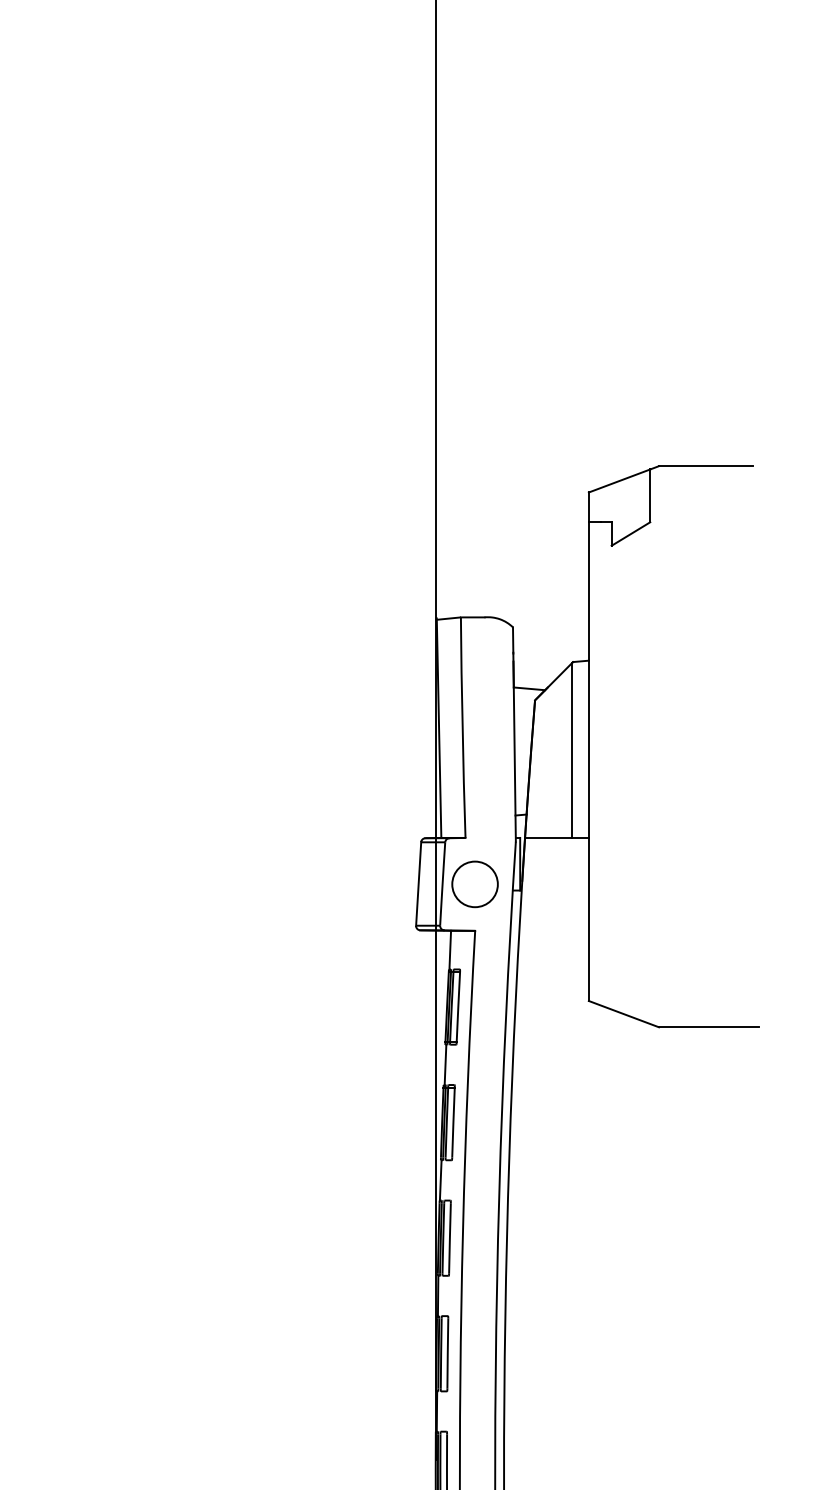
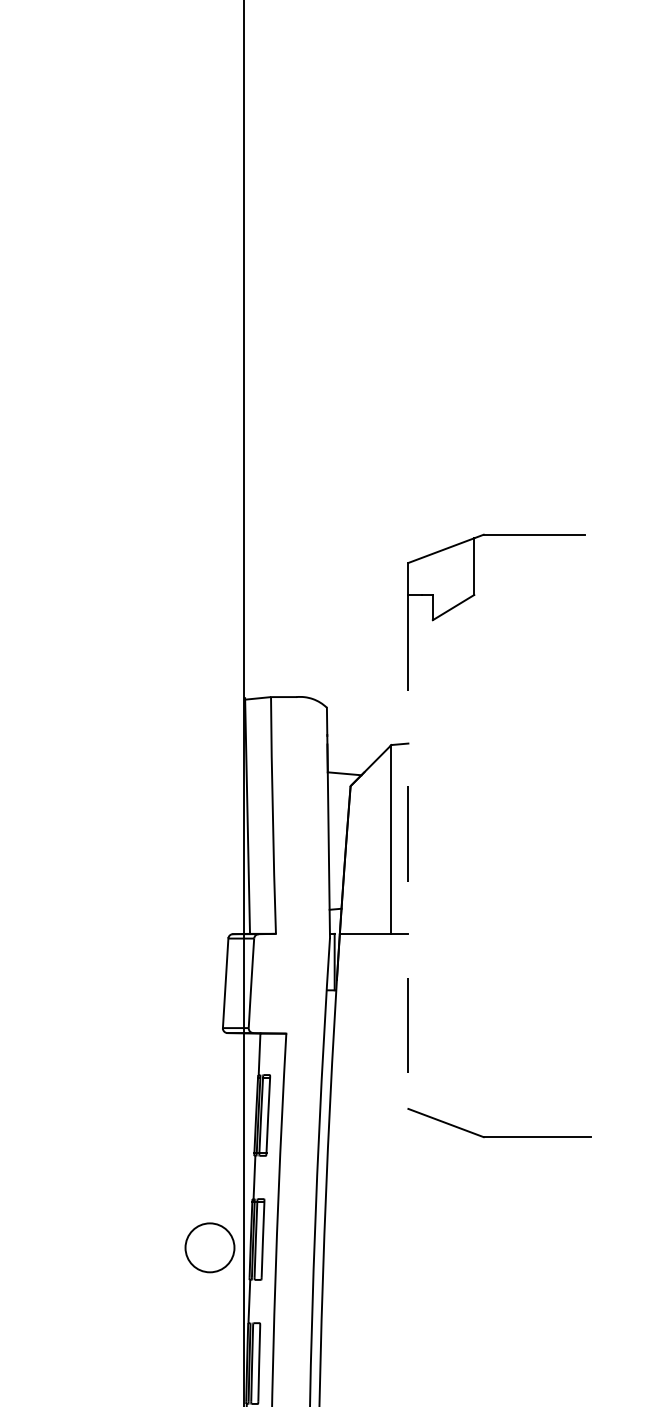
line: (588, 762) -> (407, 852), solid -> dashed
circle: (474, 884) -> (209, 1247), moved

